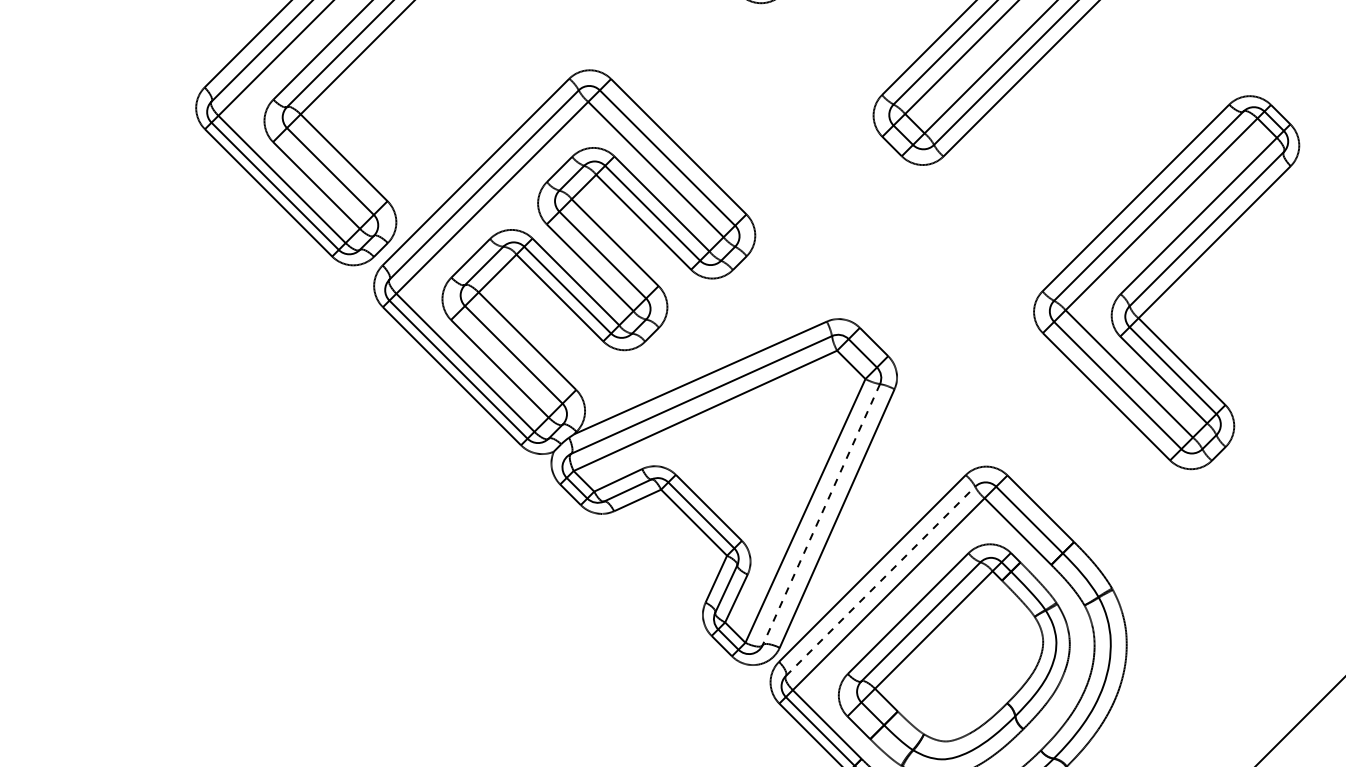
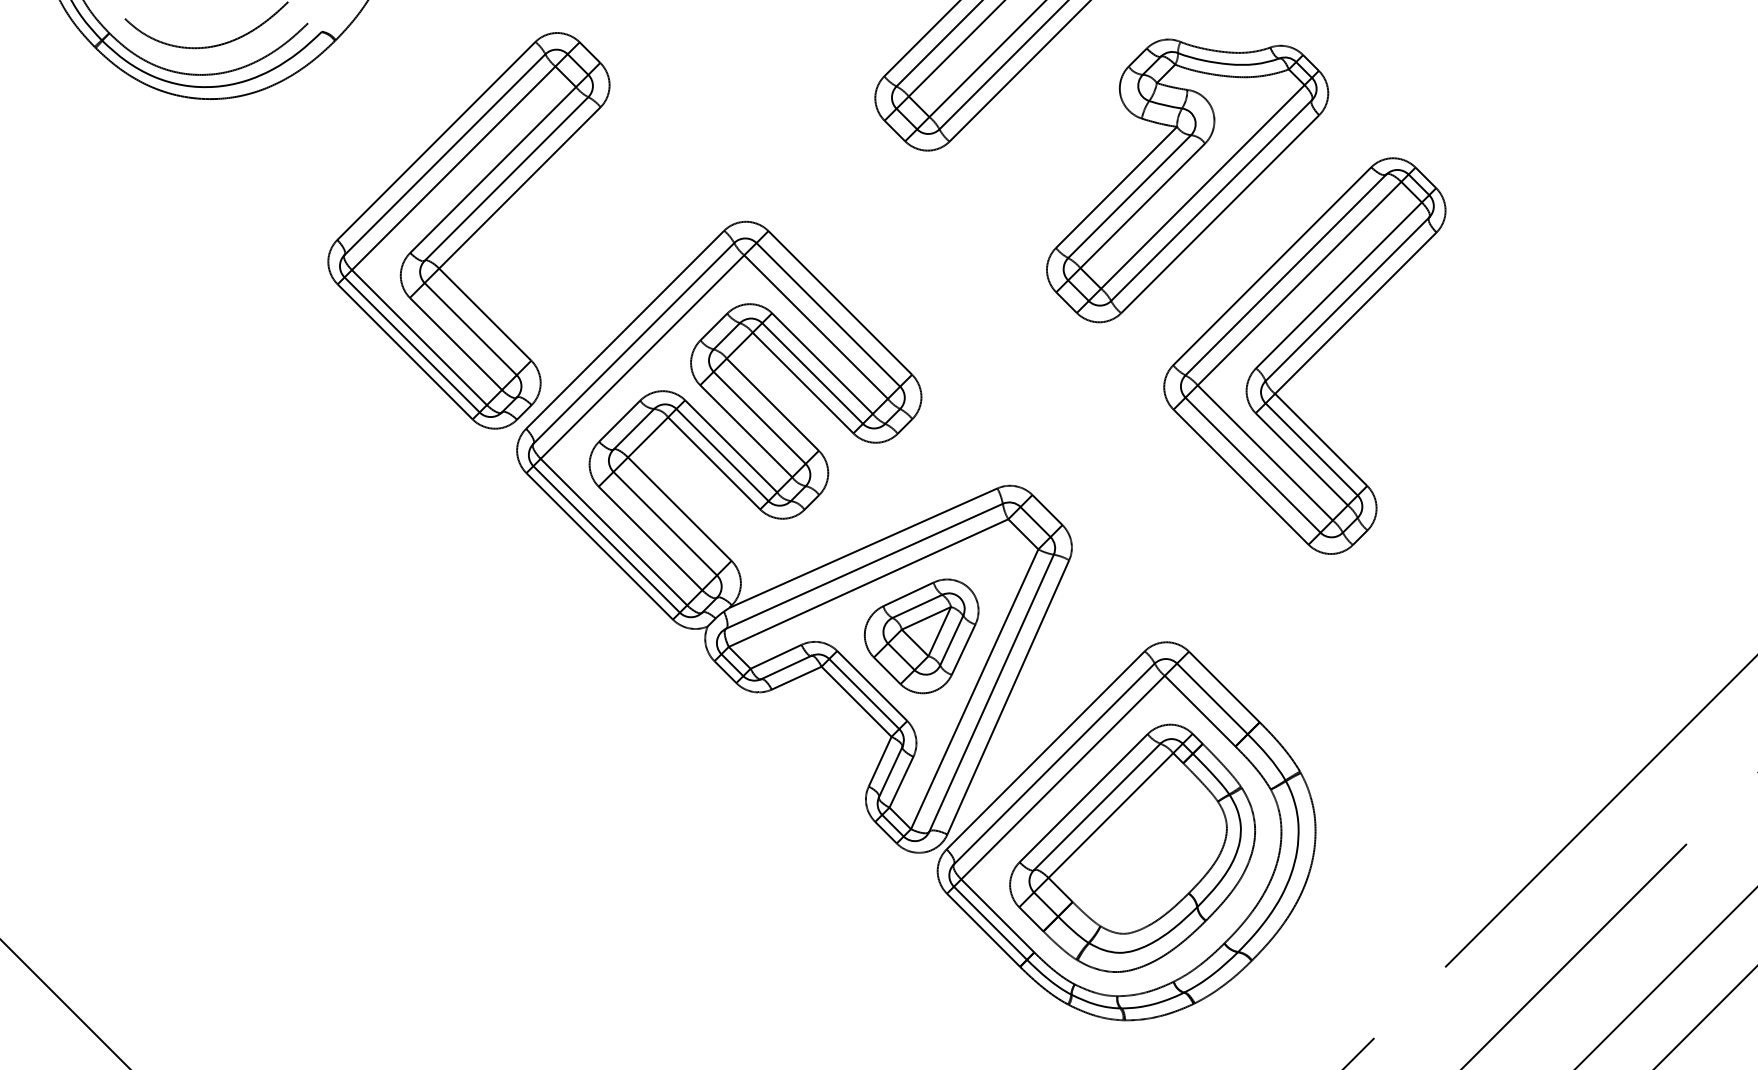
part: (1166, 282) -> (1304, 355), moved
part: (755, 461) -> (921, 636), added
line: (821, 514) -> (991, 693), dashed -> solid
line: (880, 581) -> (1054, 764), dashed -> solid

